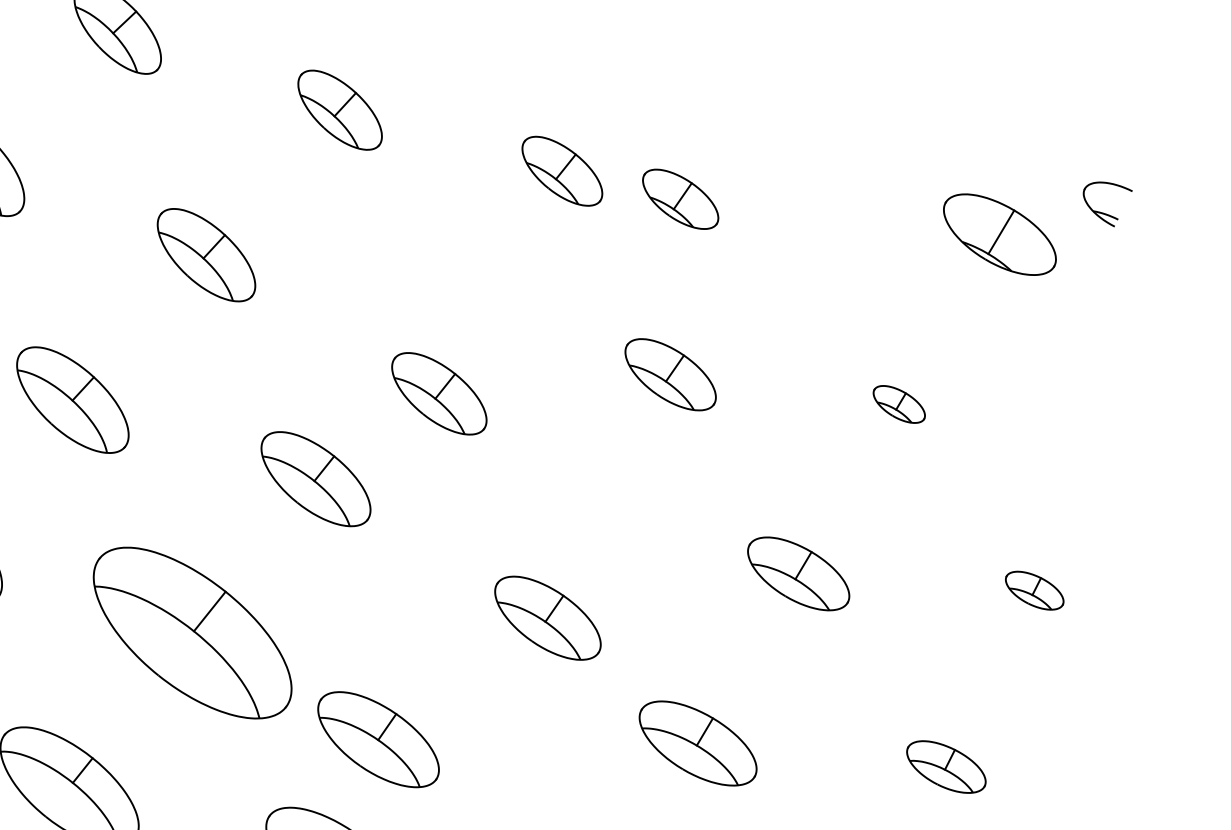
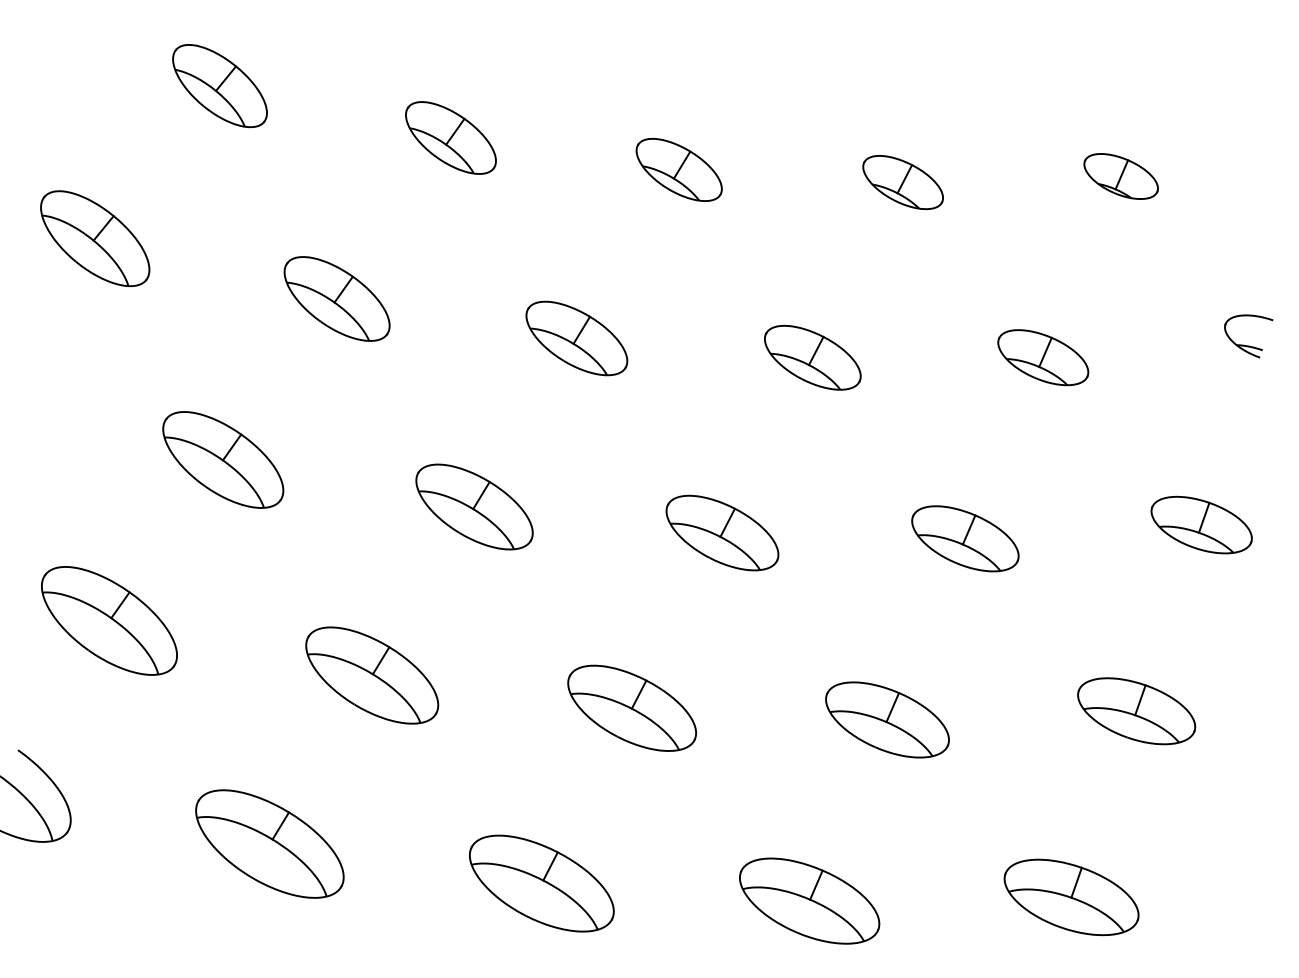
part: (680, 199) -> (902, 182), moved
part: (1104, 213) -> (1248, 345), moved
part: (999, 234) -> (1120, 176), size x0.62
part: (438, 393) -> (576, 338), moved
part: (899, 404) -> (1043, 357), size x1.67
part: (1034, 590) -> (1201, 524), size x1.67
part: (548, 617) -> (722, 532), moved
part: (193, 633) -> (372, 675), size x0.62
part: (378, 738) -> (631, 707), moved
part: (946, 767) -> (1136, 711), size x1.43

